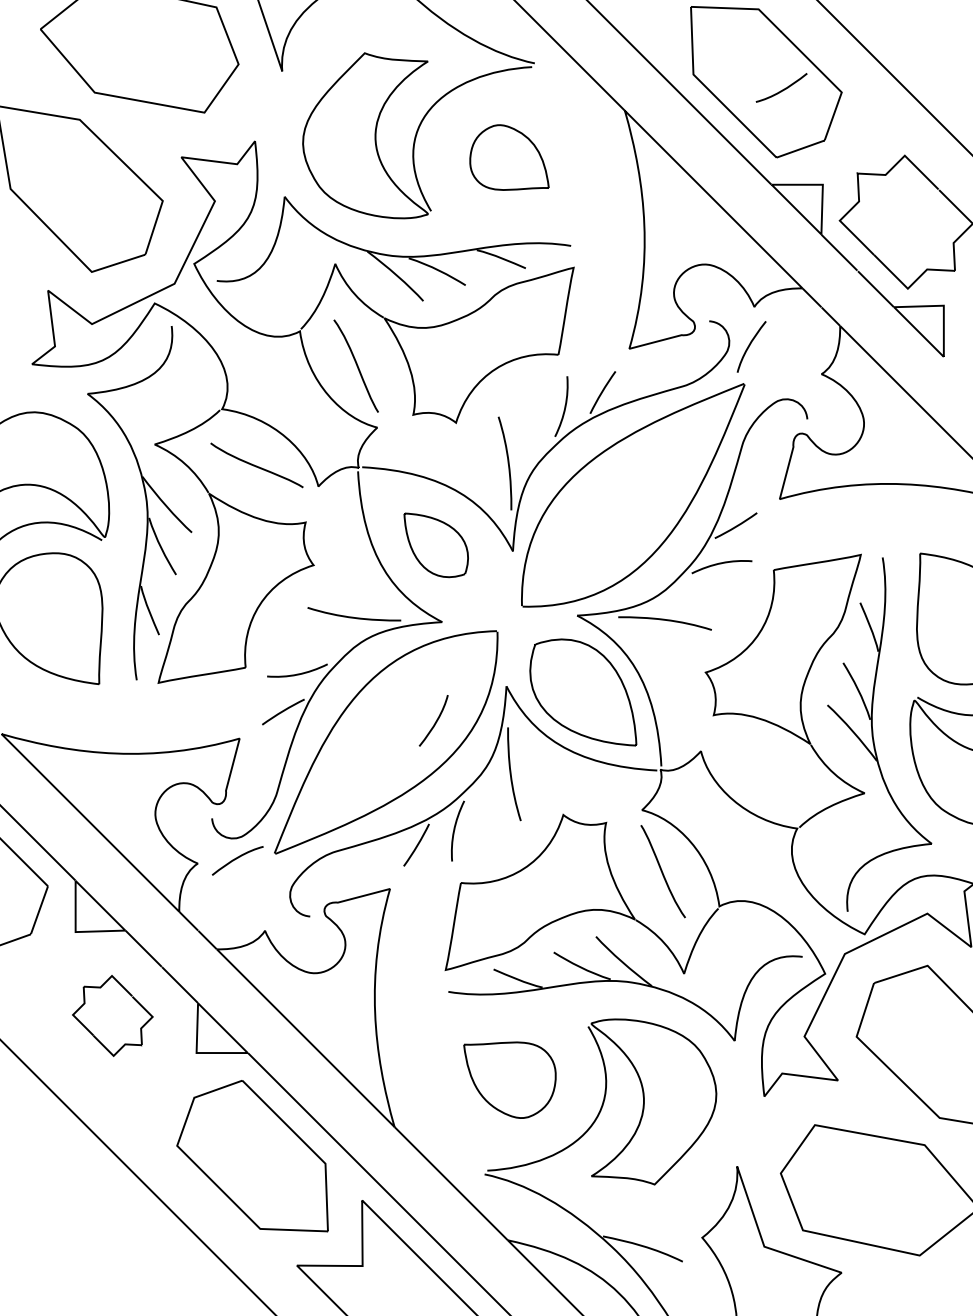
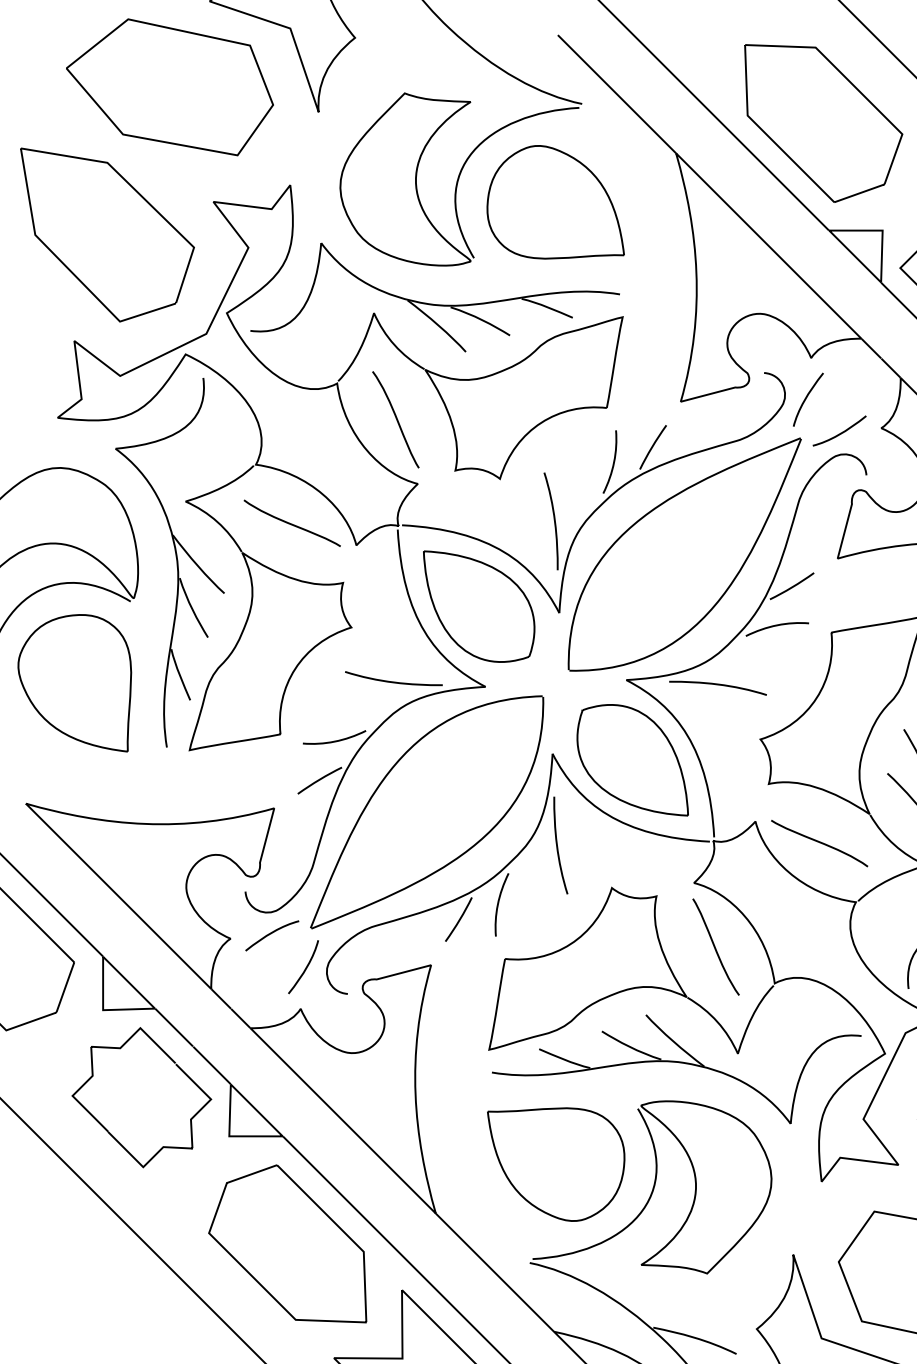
curve: (782, 89) -> (840, 432), moved
part: (509, 157) -> (555, 202), size x1.67
part: (436, 545) -> (479, 606), size x1.67
curve: (435, 721) -> (305, 967), moved
curve: (762, 771) -> (819, 842), added
part: (112, 1015) -> (141, 1097), size x1.67
part: (509, 1080) -> (555, 1165), size x1.43

